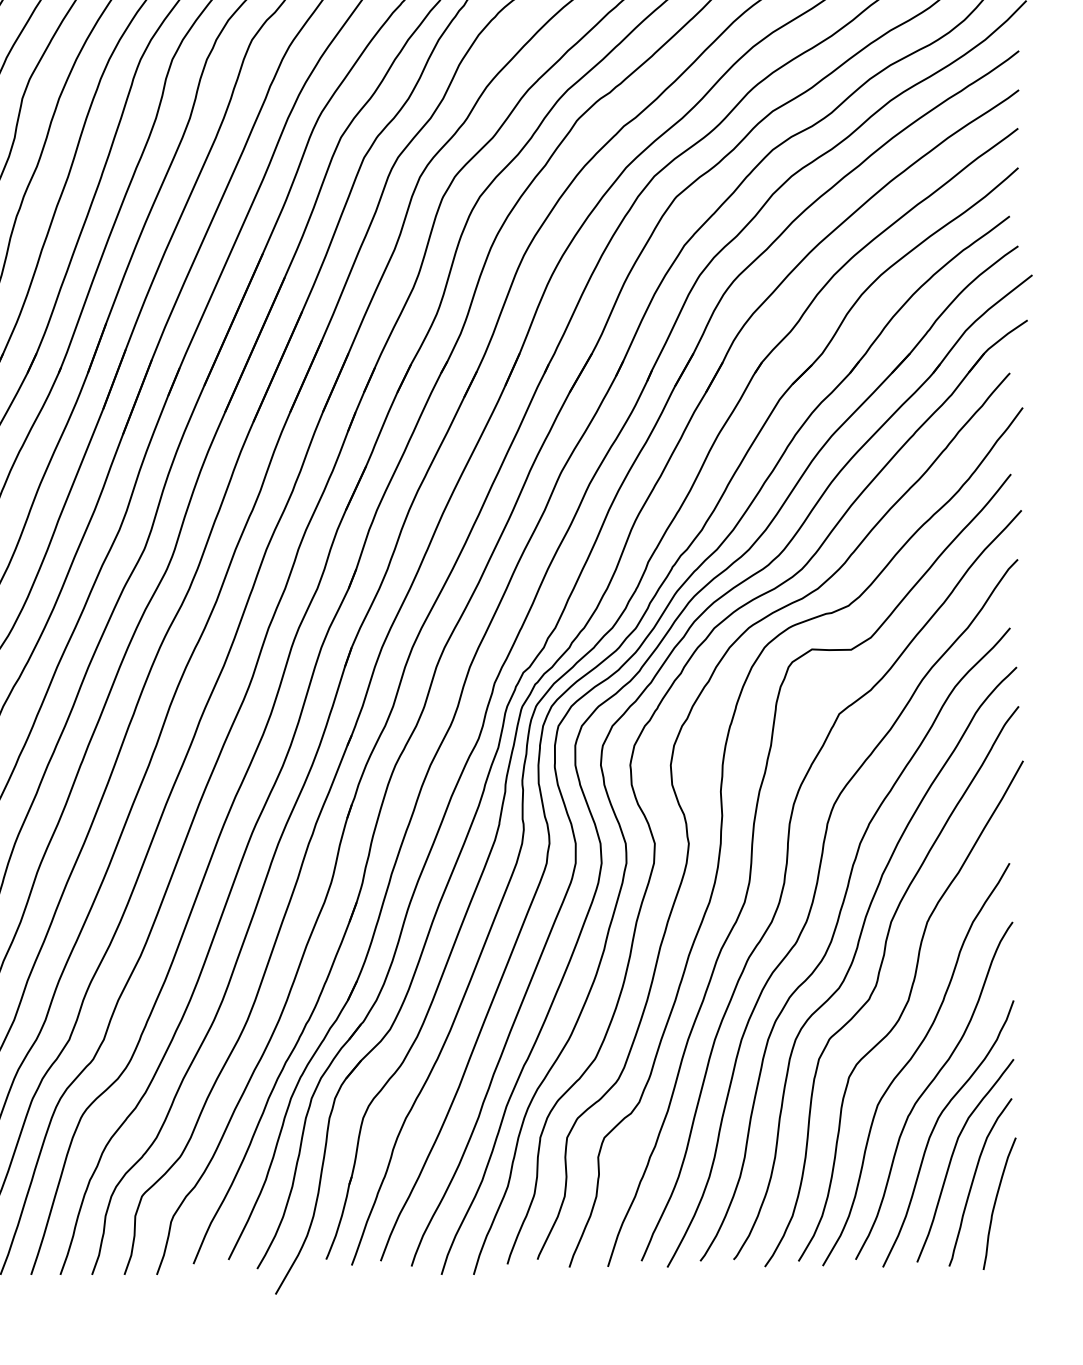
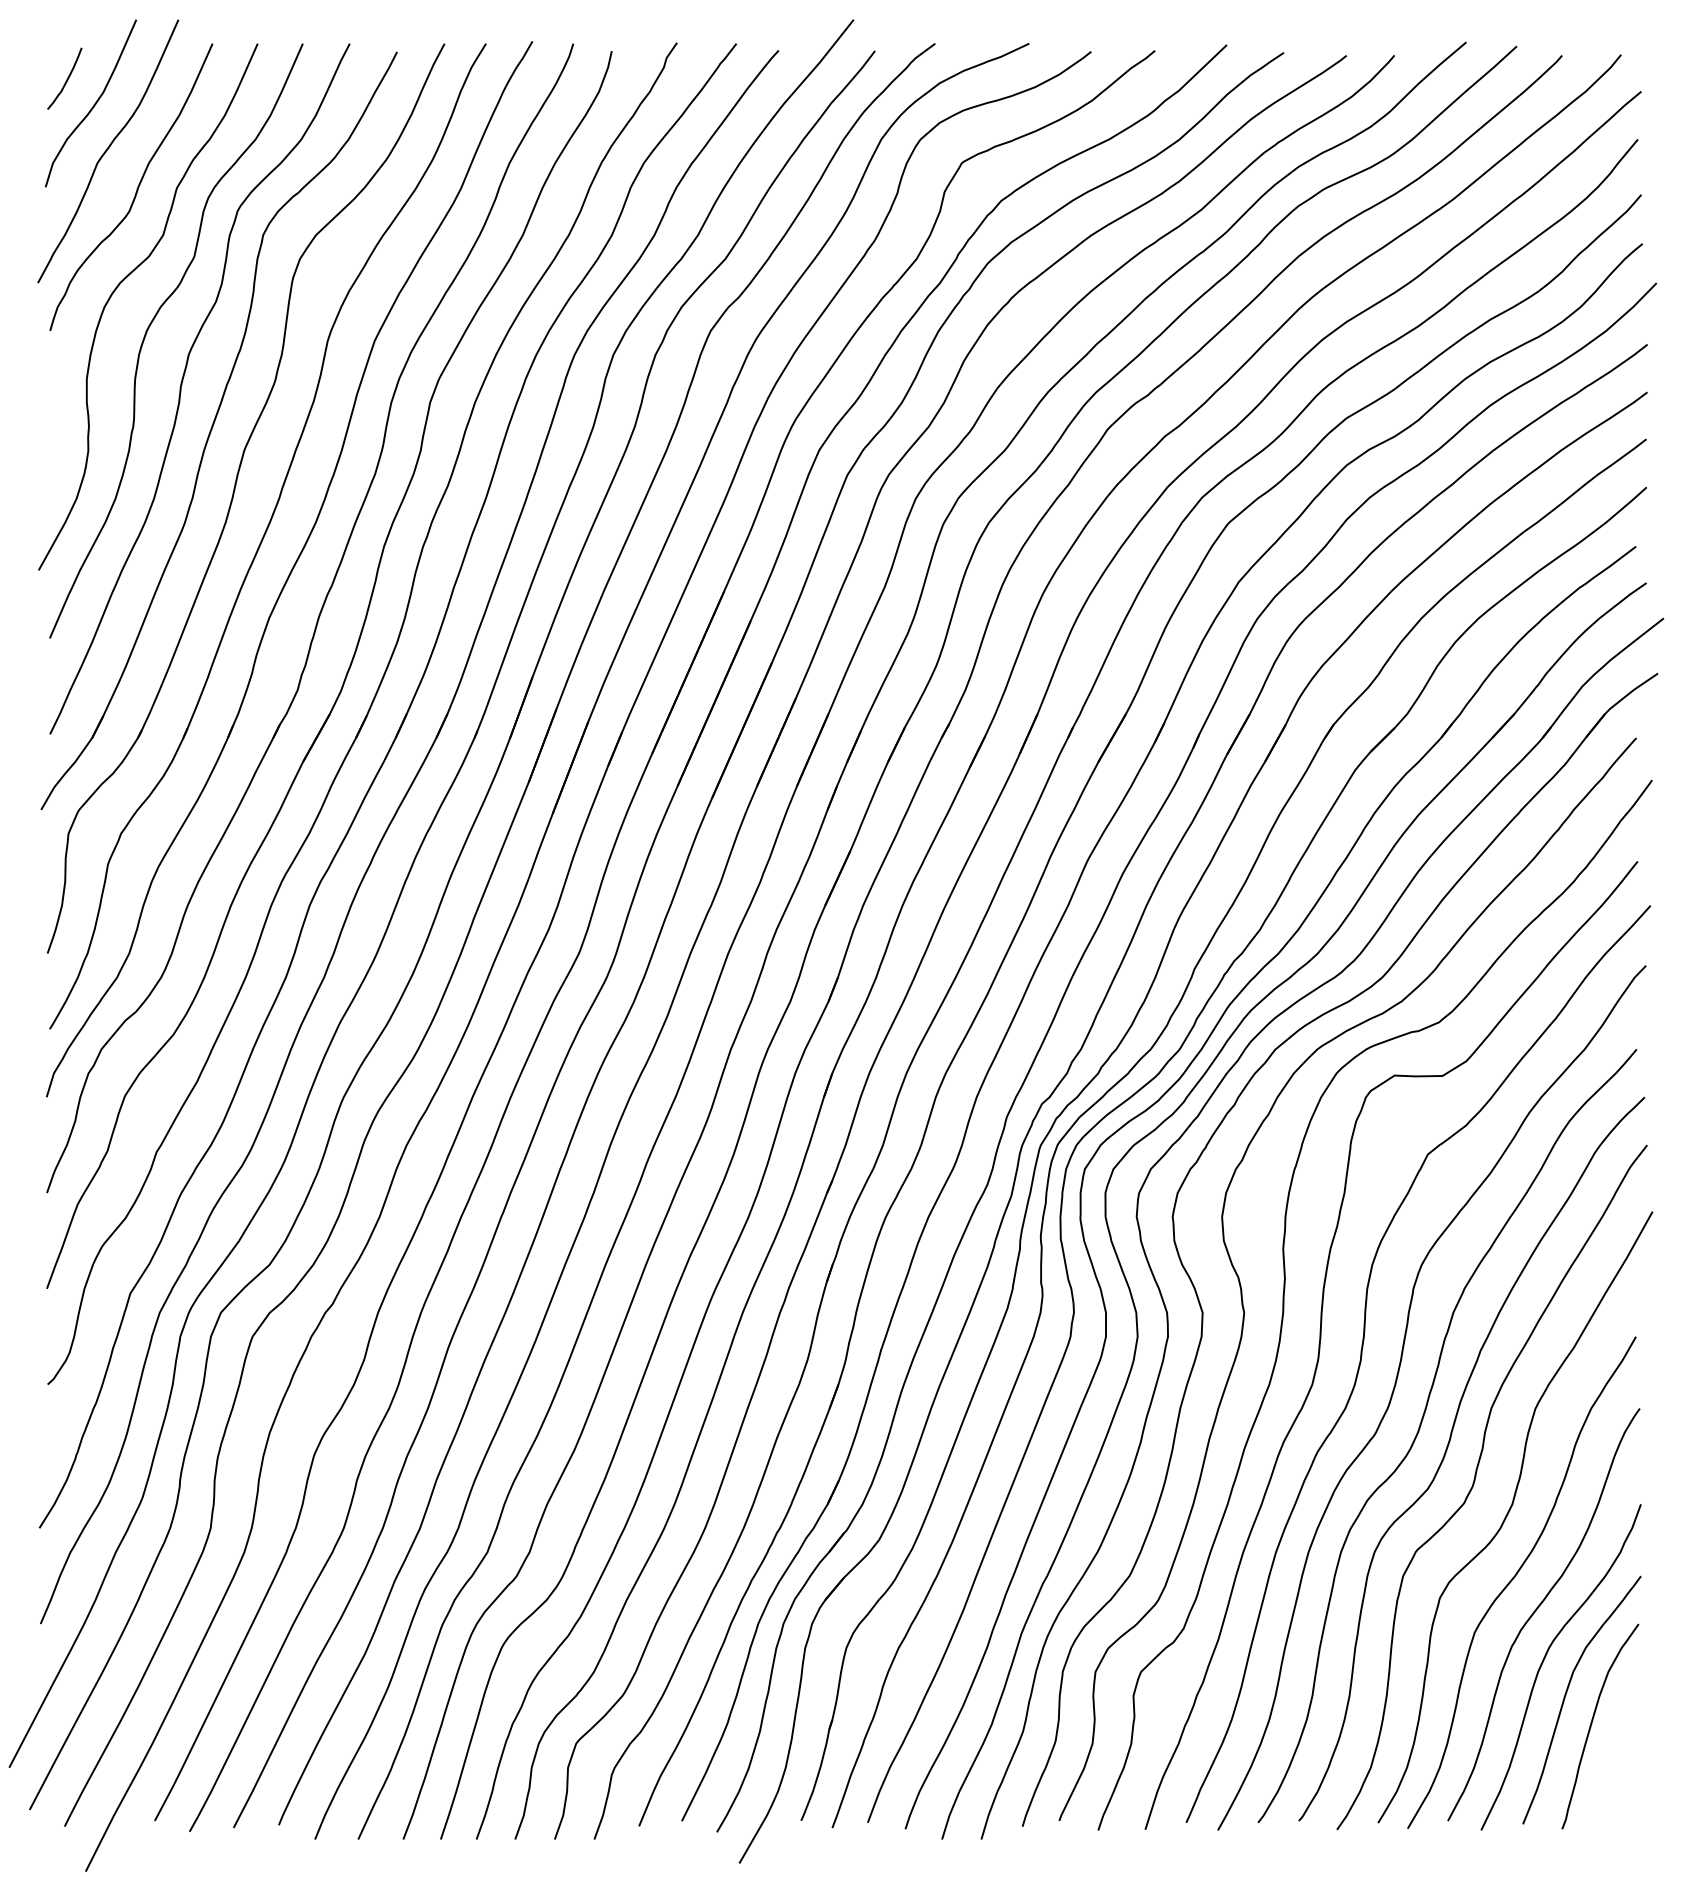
curve: (996, 1202) -> (1619, 1751), removed

